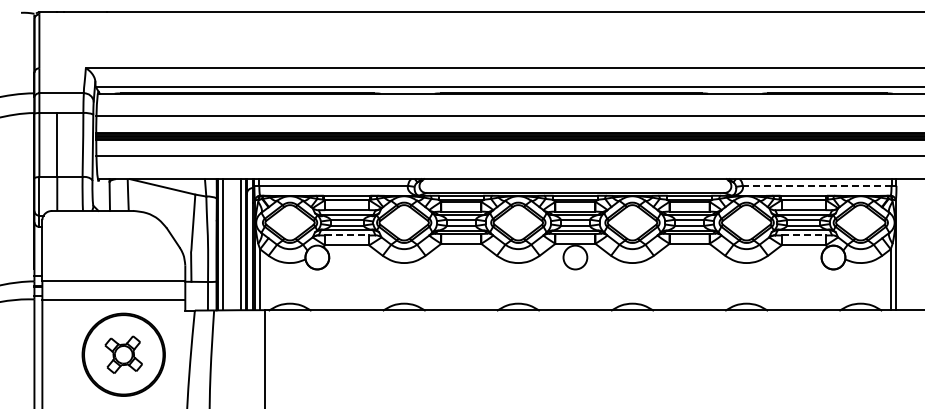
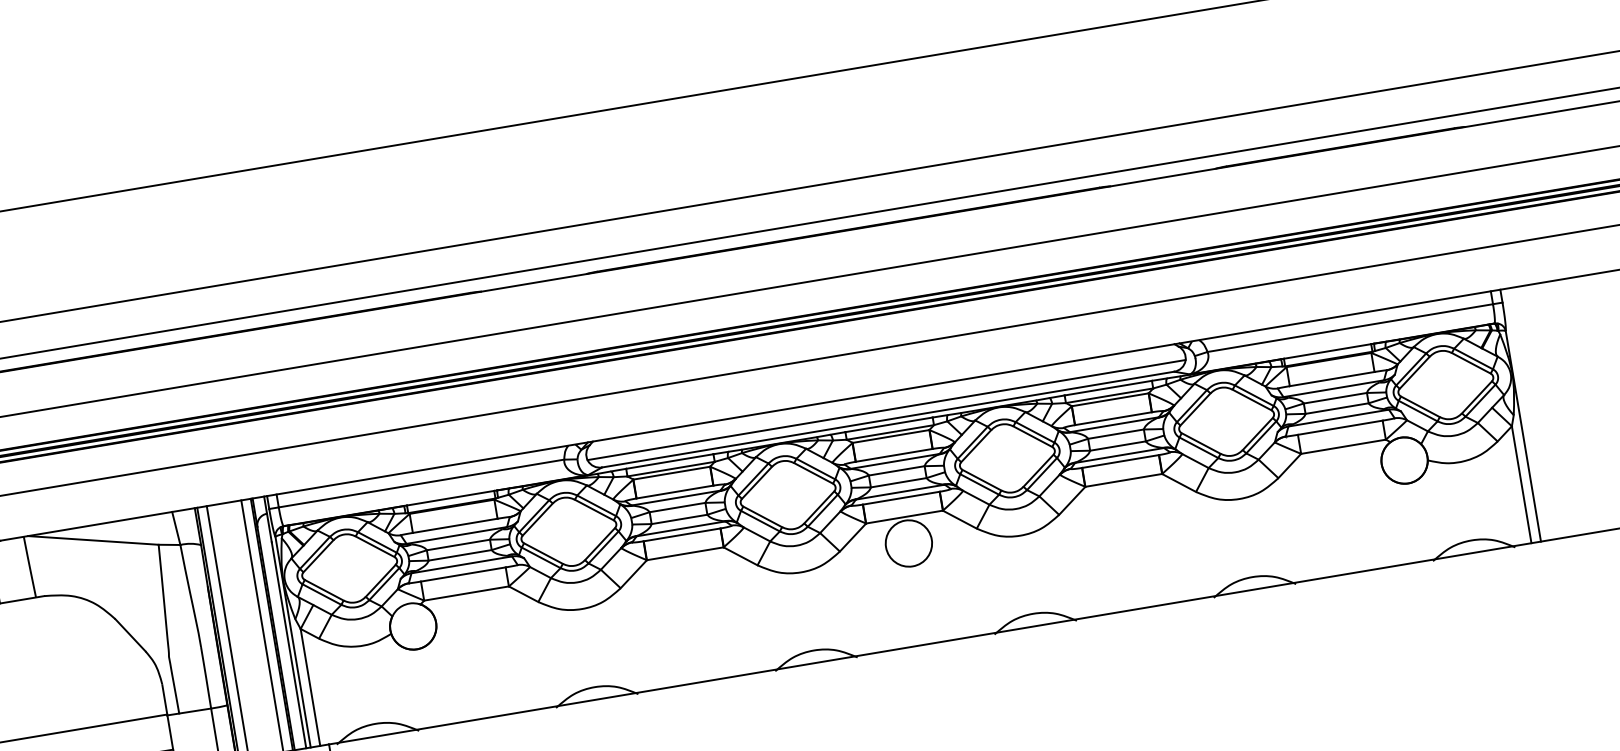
line: (816, 185) -> (1348, 327), dashed -> solid
line: (575, 188) -> (886, 410), added
line: (347, 235) -> (464, 574), dashed -> solid
line: (804, 235) -> (1341, 427), dashed -> solid

